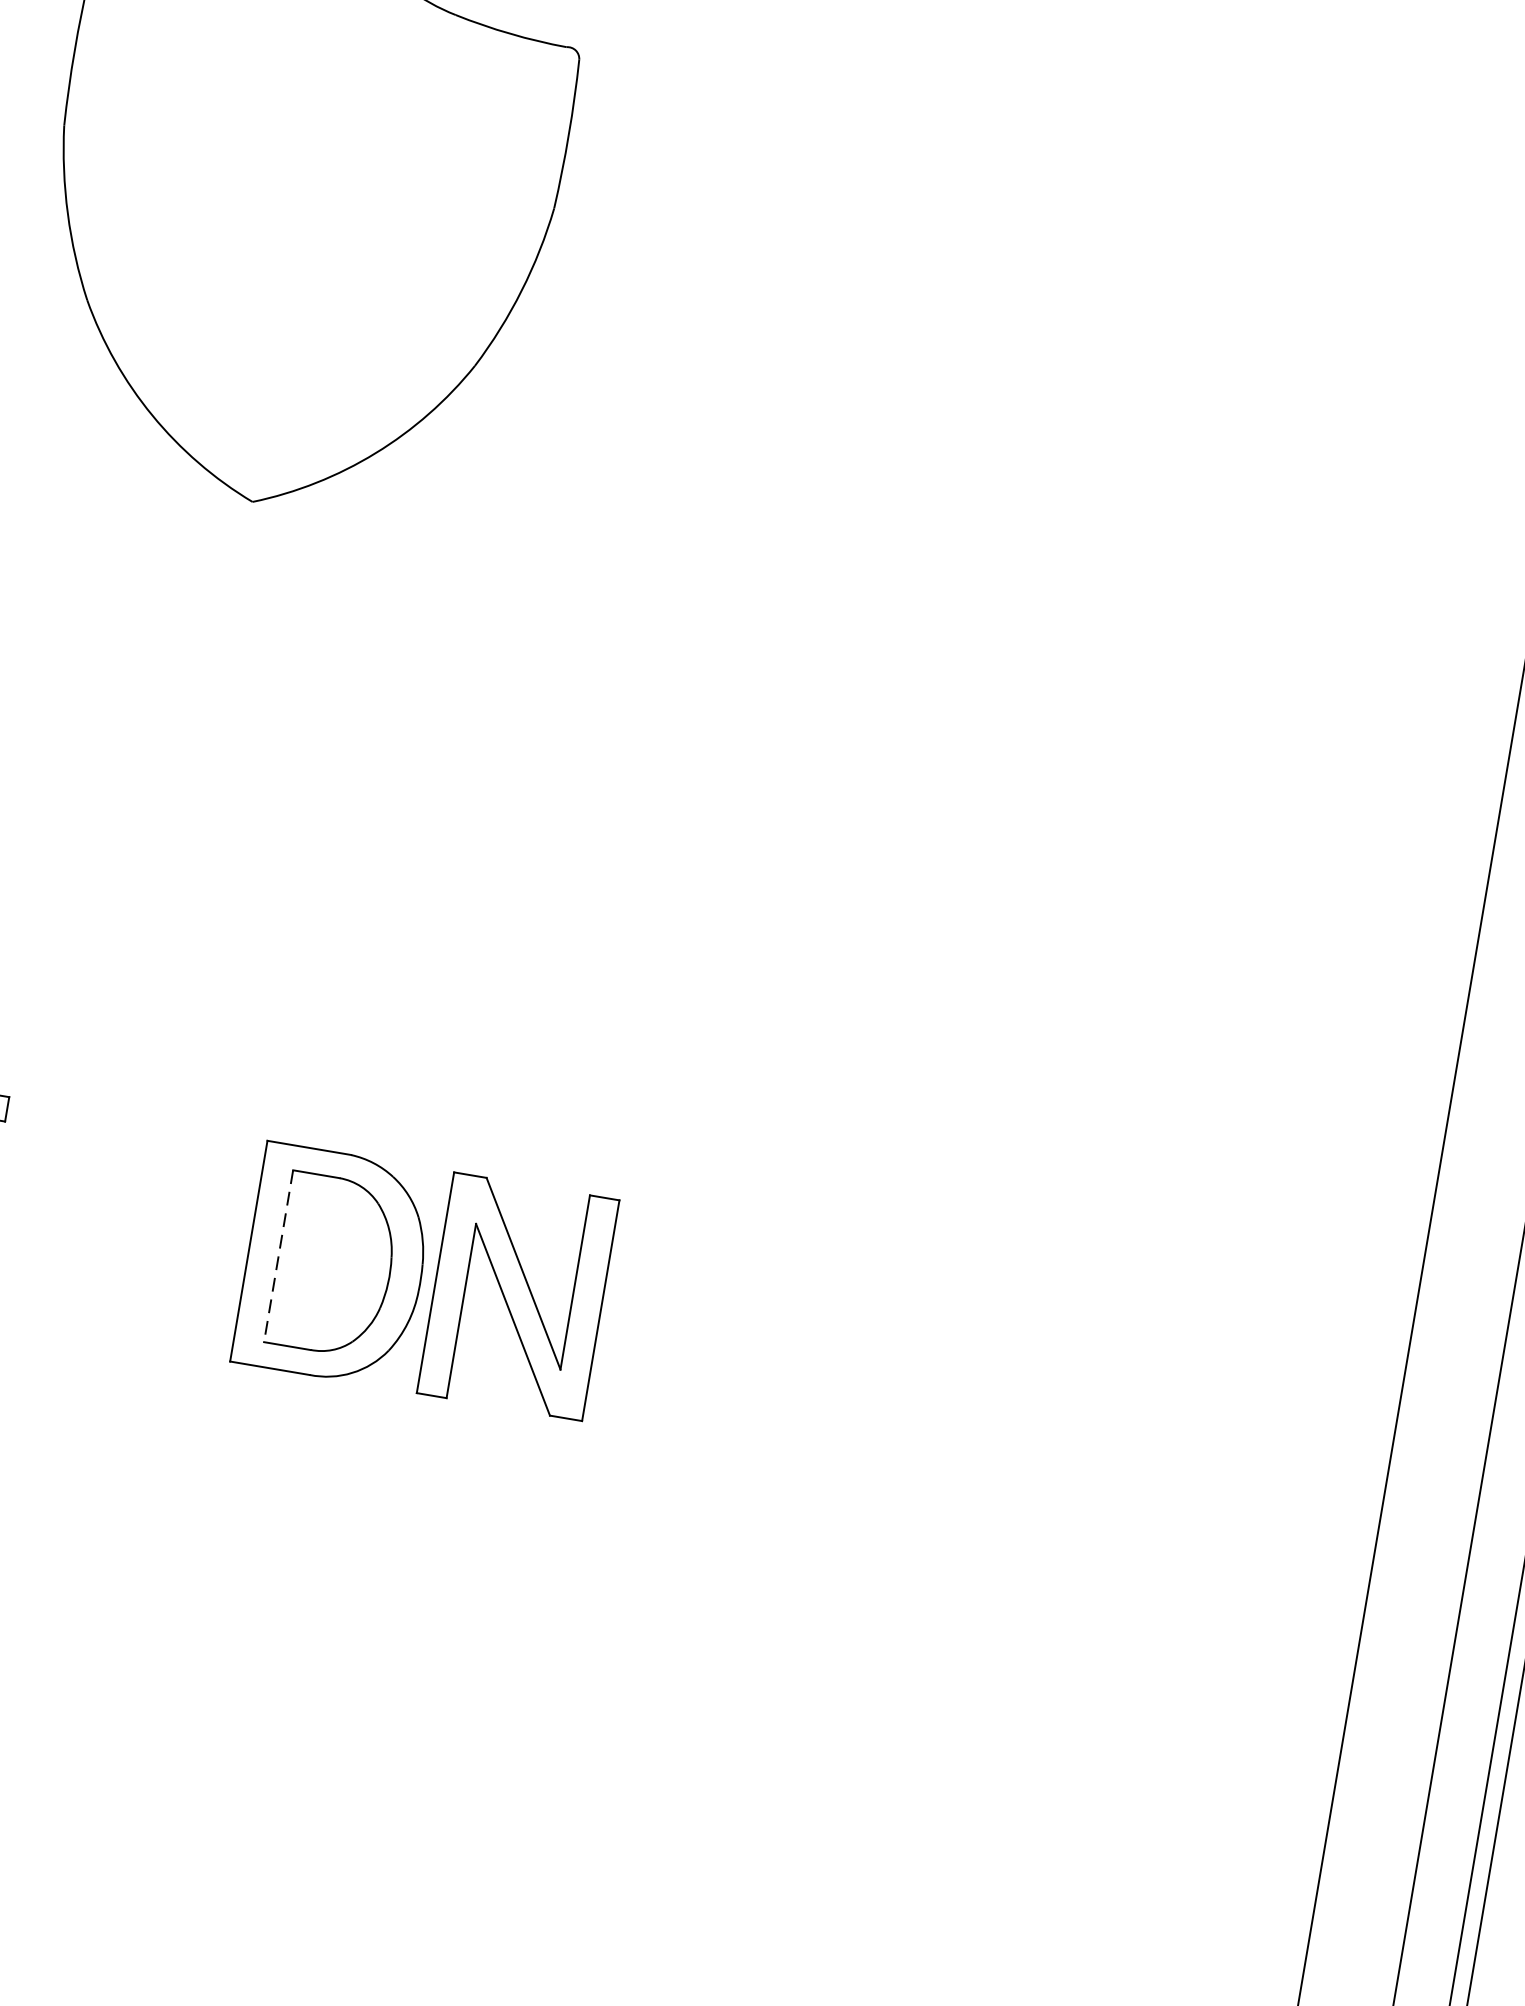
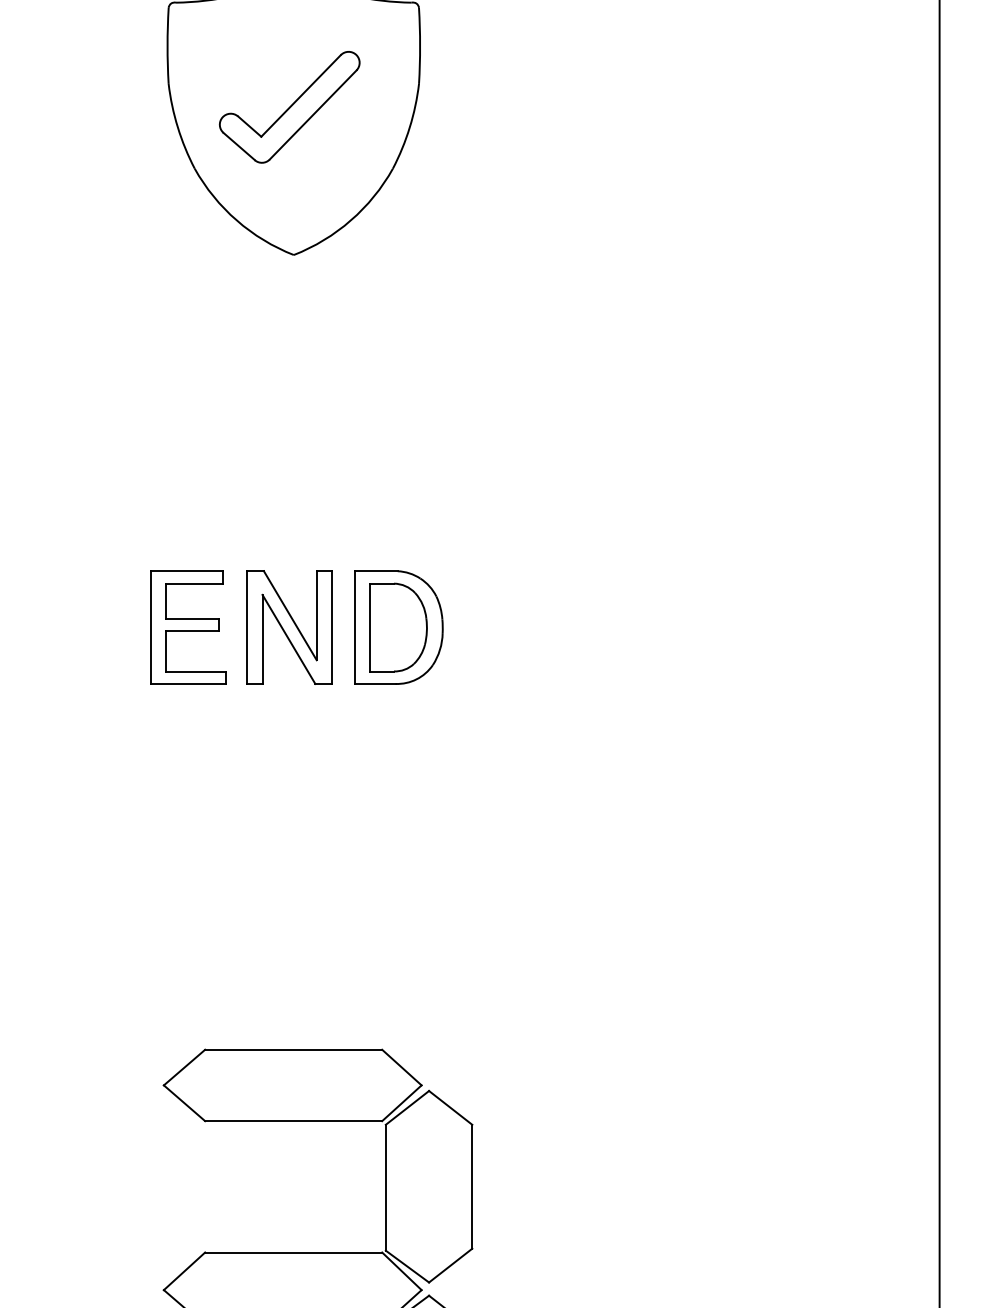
part: (292, 211) -> (289, 107), added
line: (279, 1256) -> (370, 627), dashed -> solid
part: (518, 1296) -> (289, 627), moved

